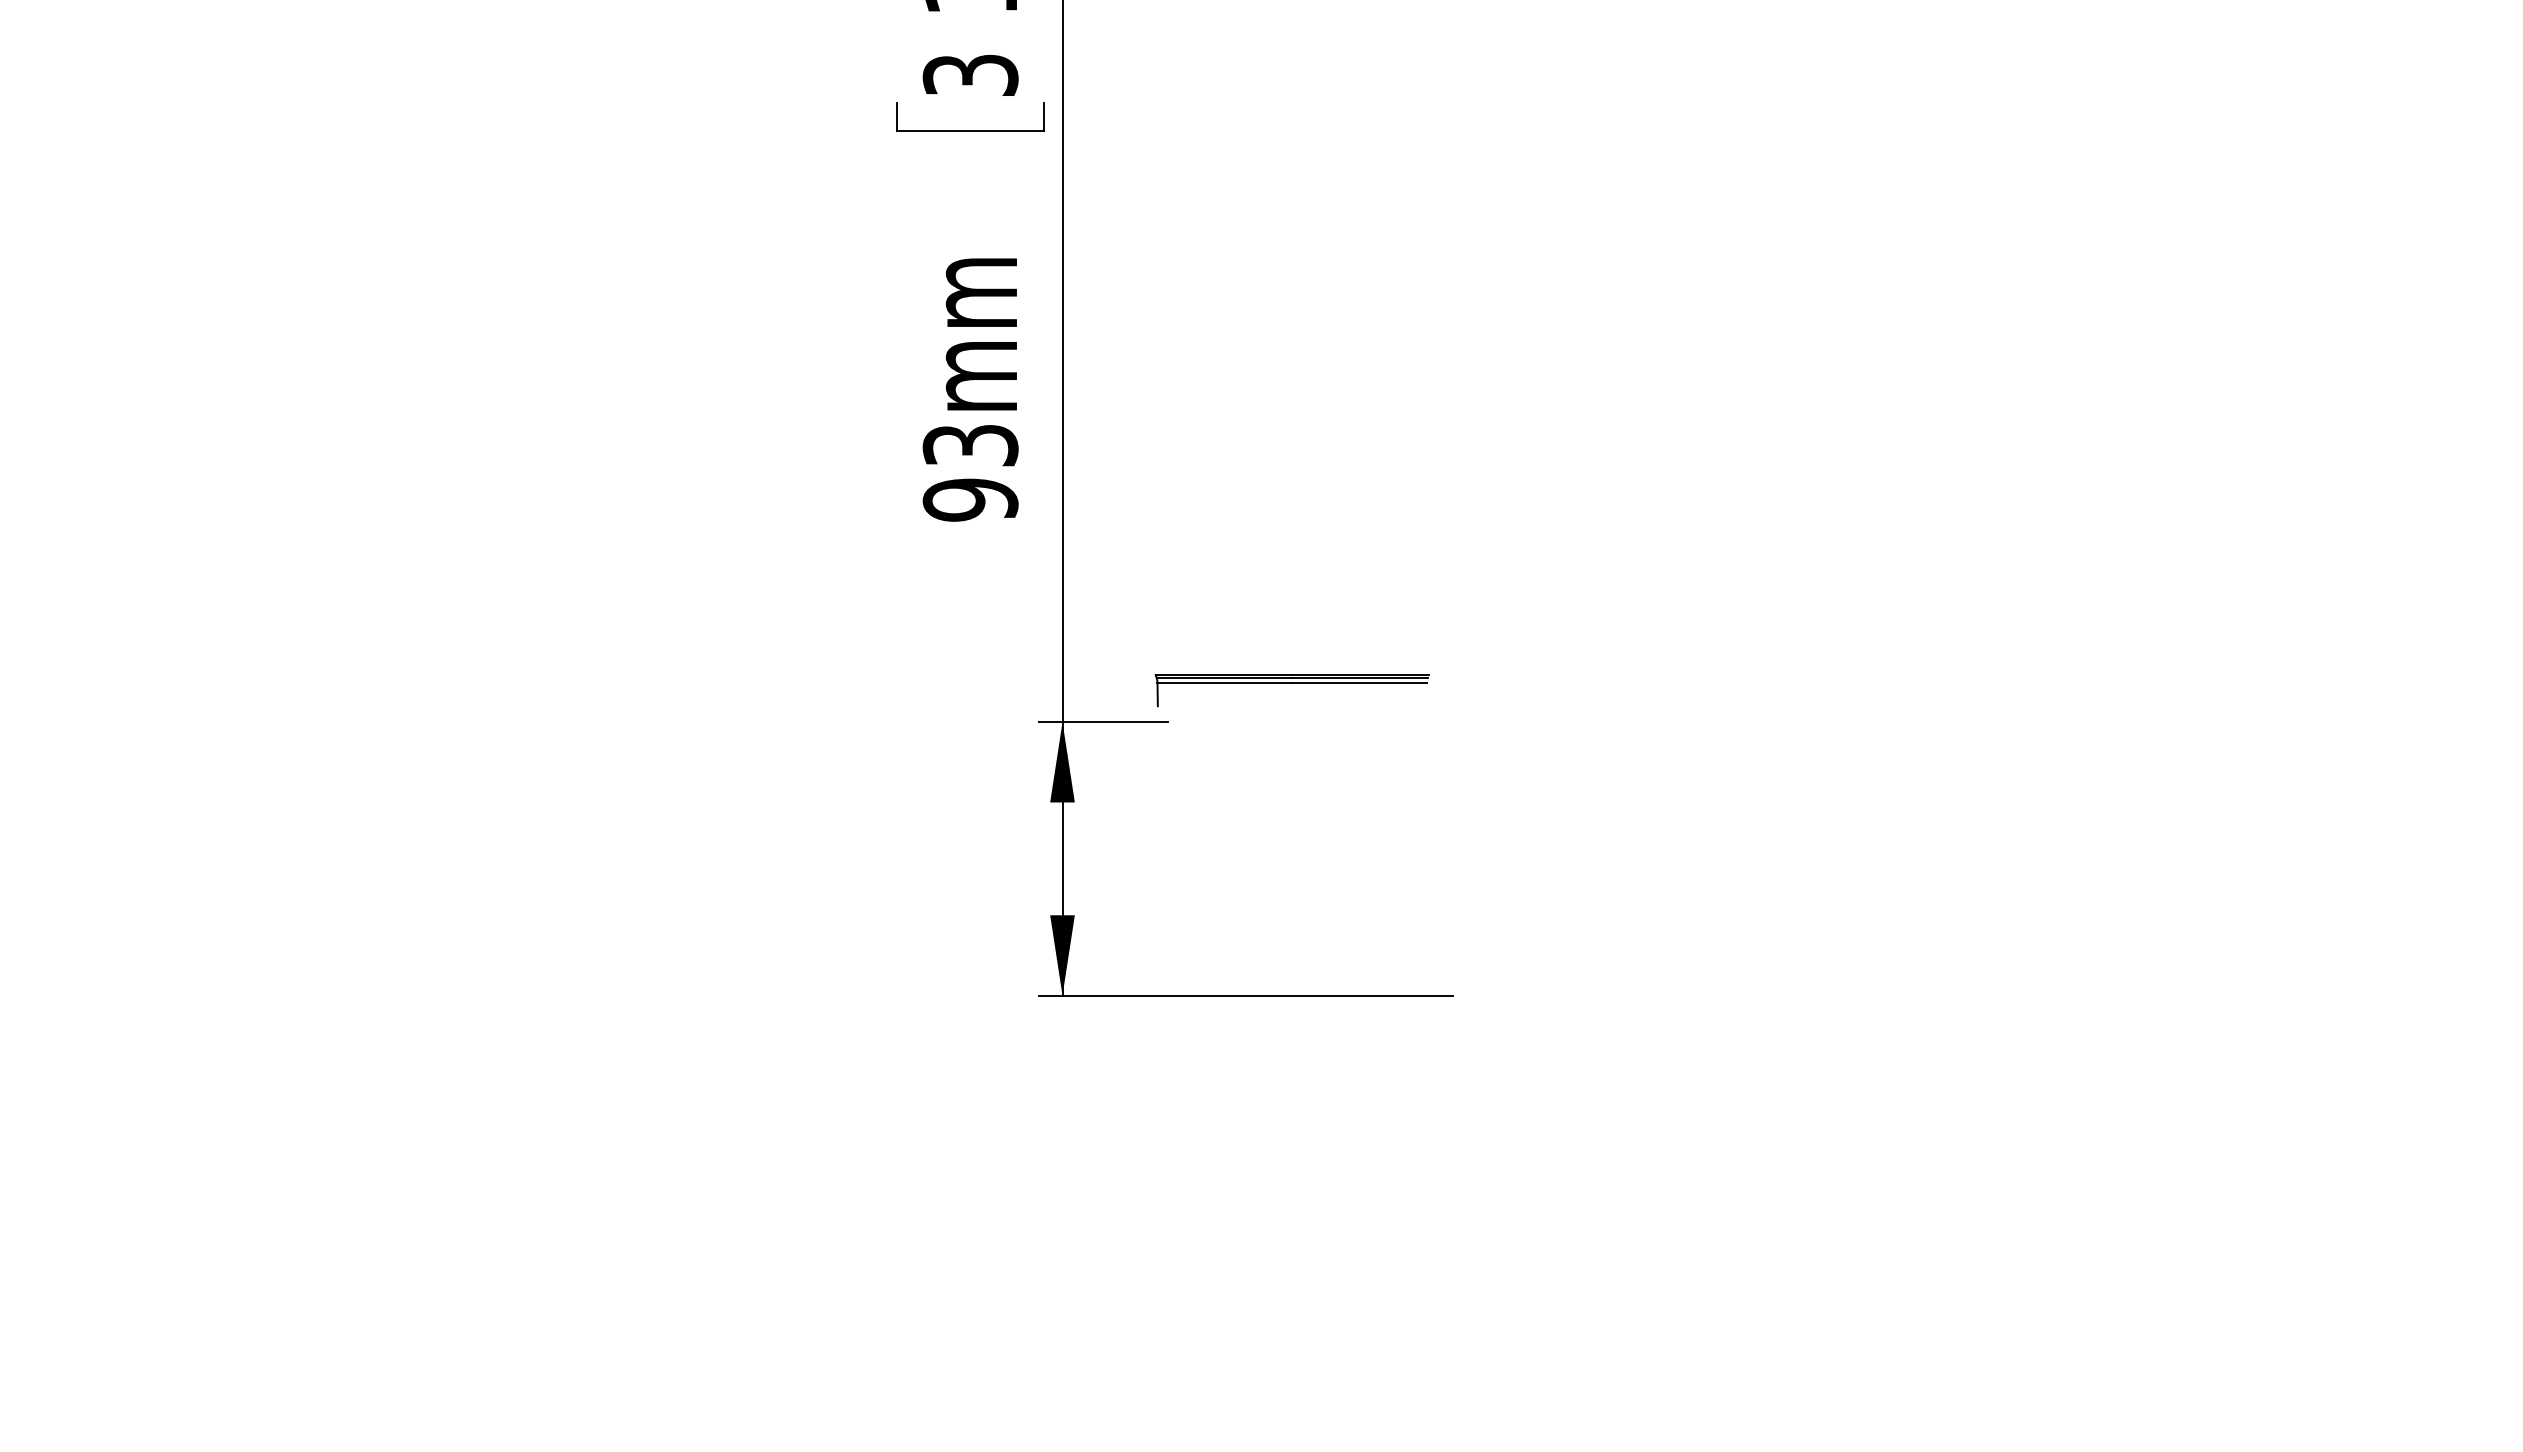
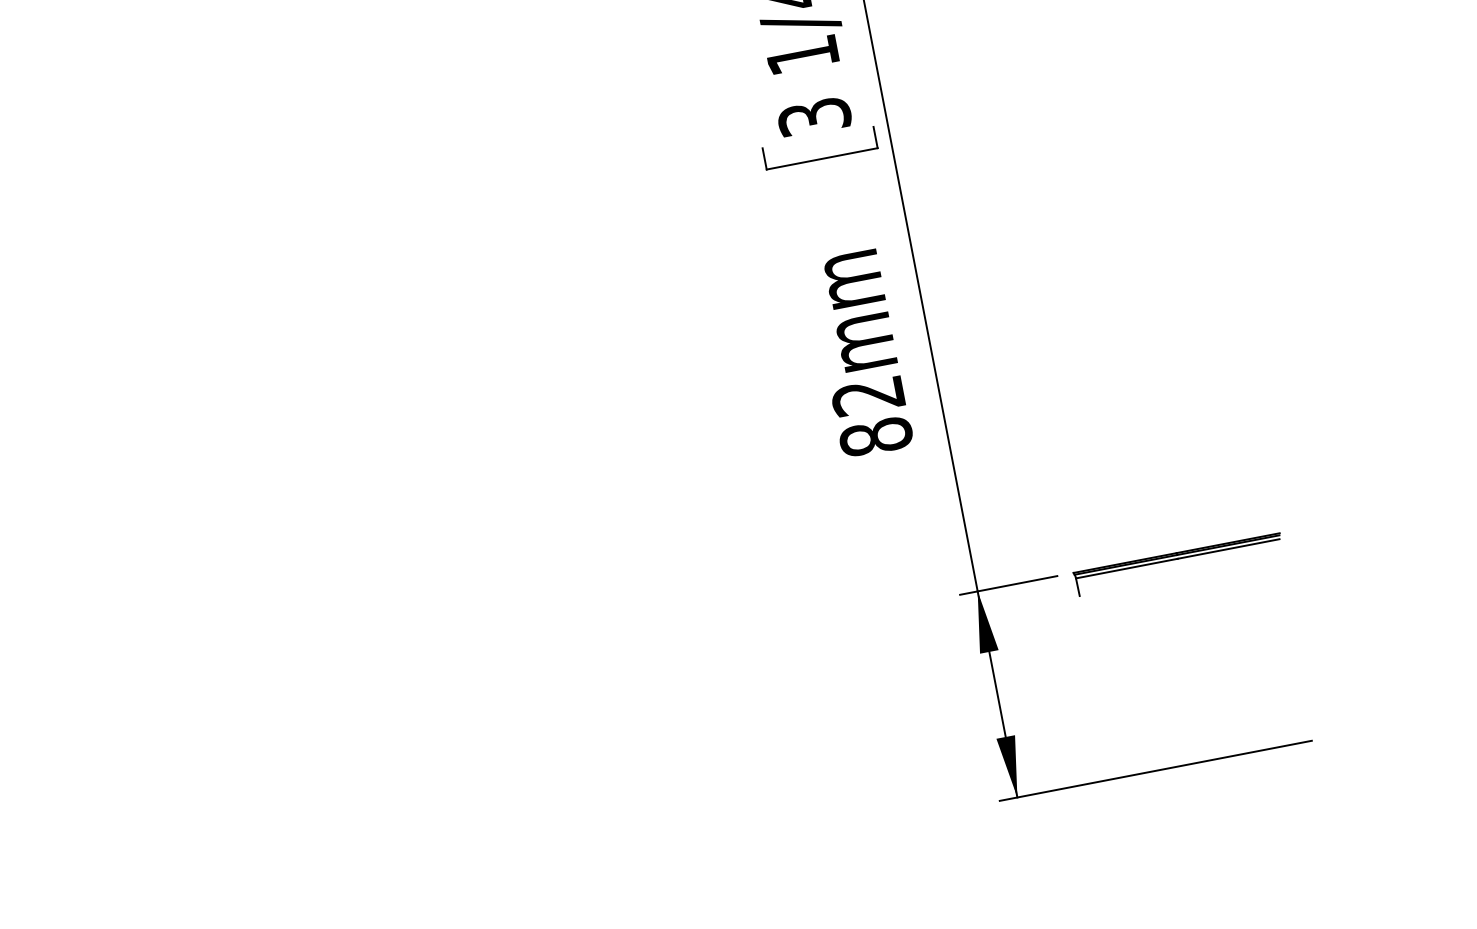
text: (970, 473) -> (872, 417), 93mm -> 82mm
part: (1291, 683) -> (1177, 559), moved

